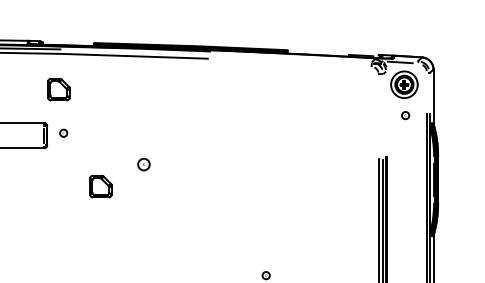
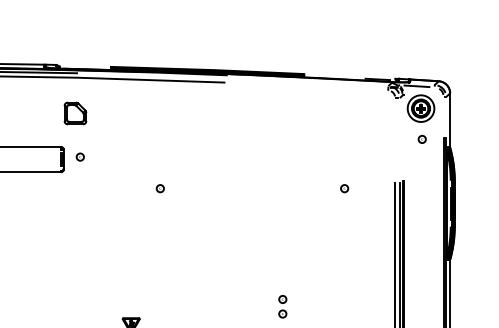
part: (142, 164) -> (159, 188), size x0.62
part: (327, 164) -> (344, 188), added
part: (100, 186) -> (117, 210), removed

